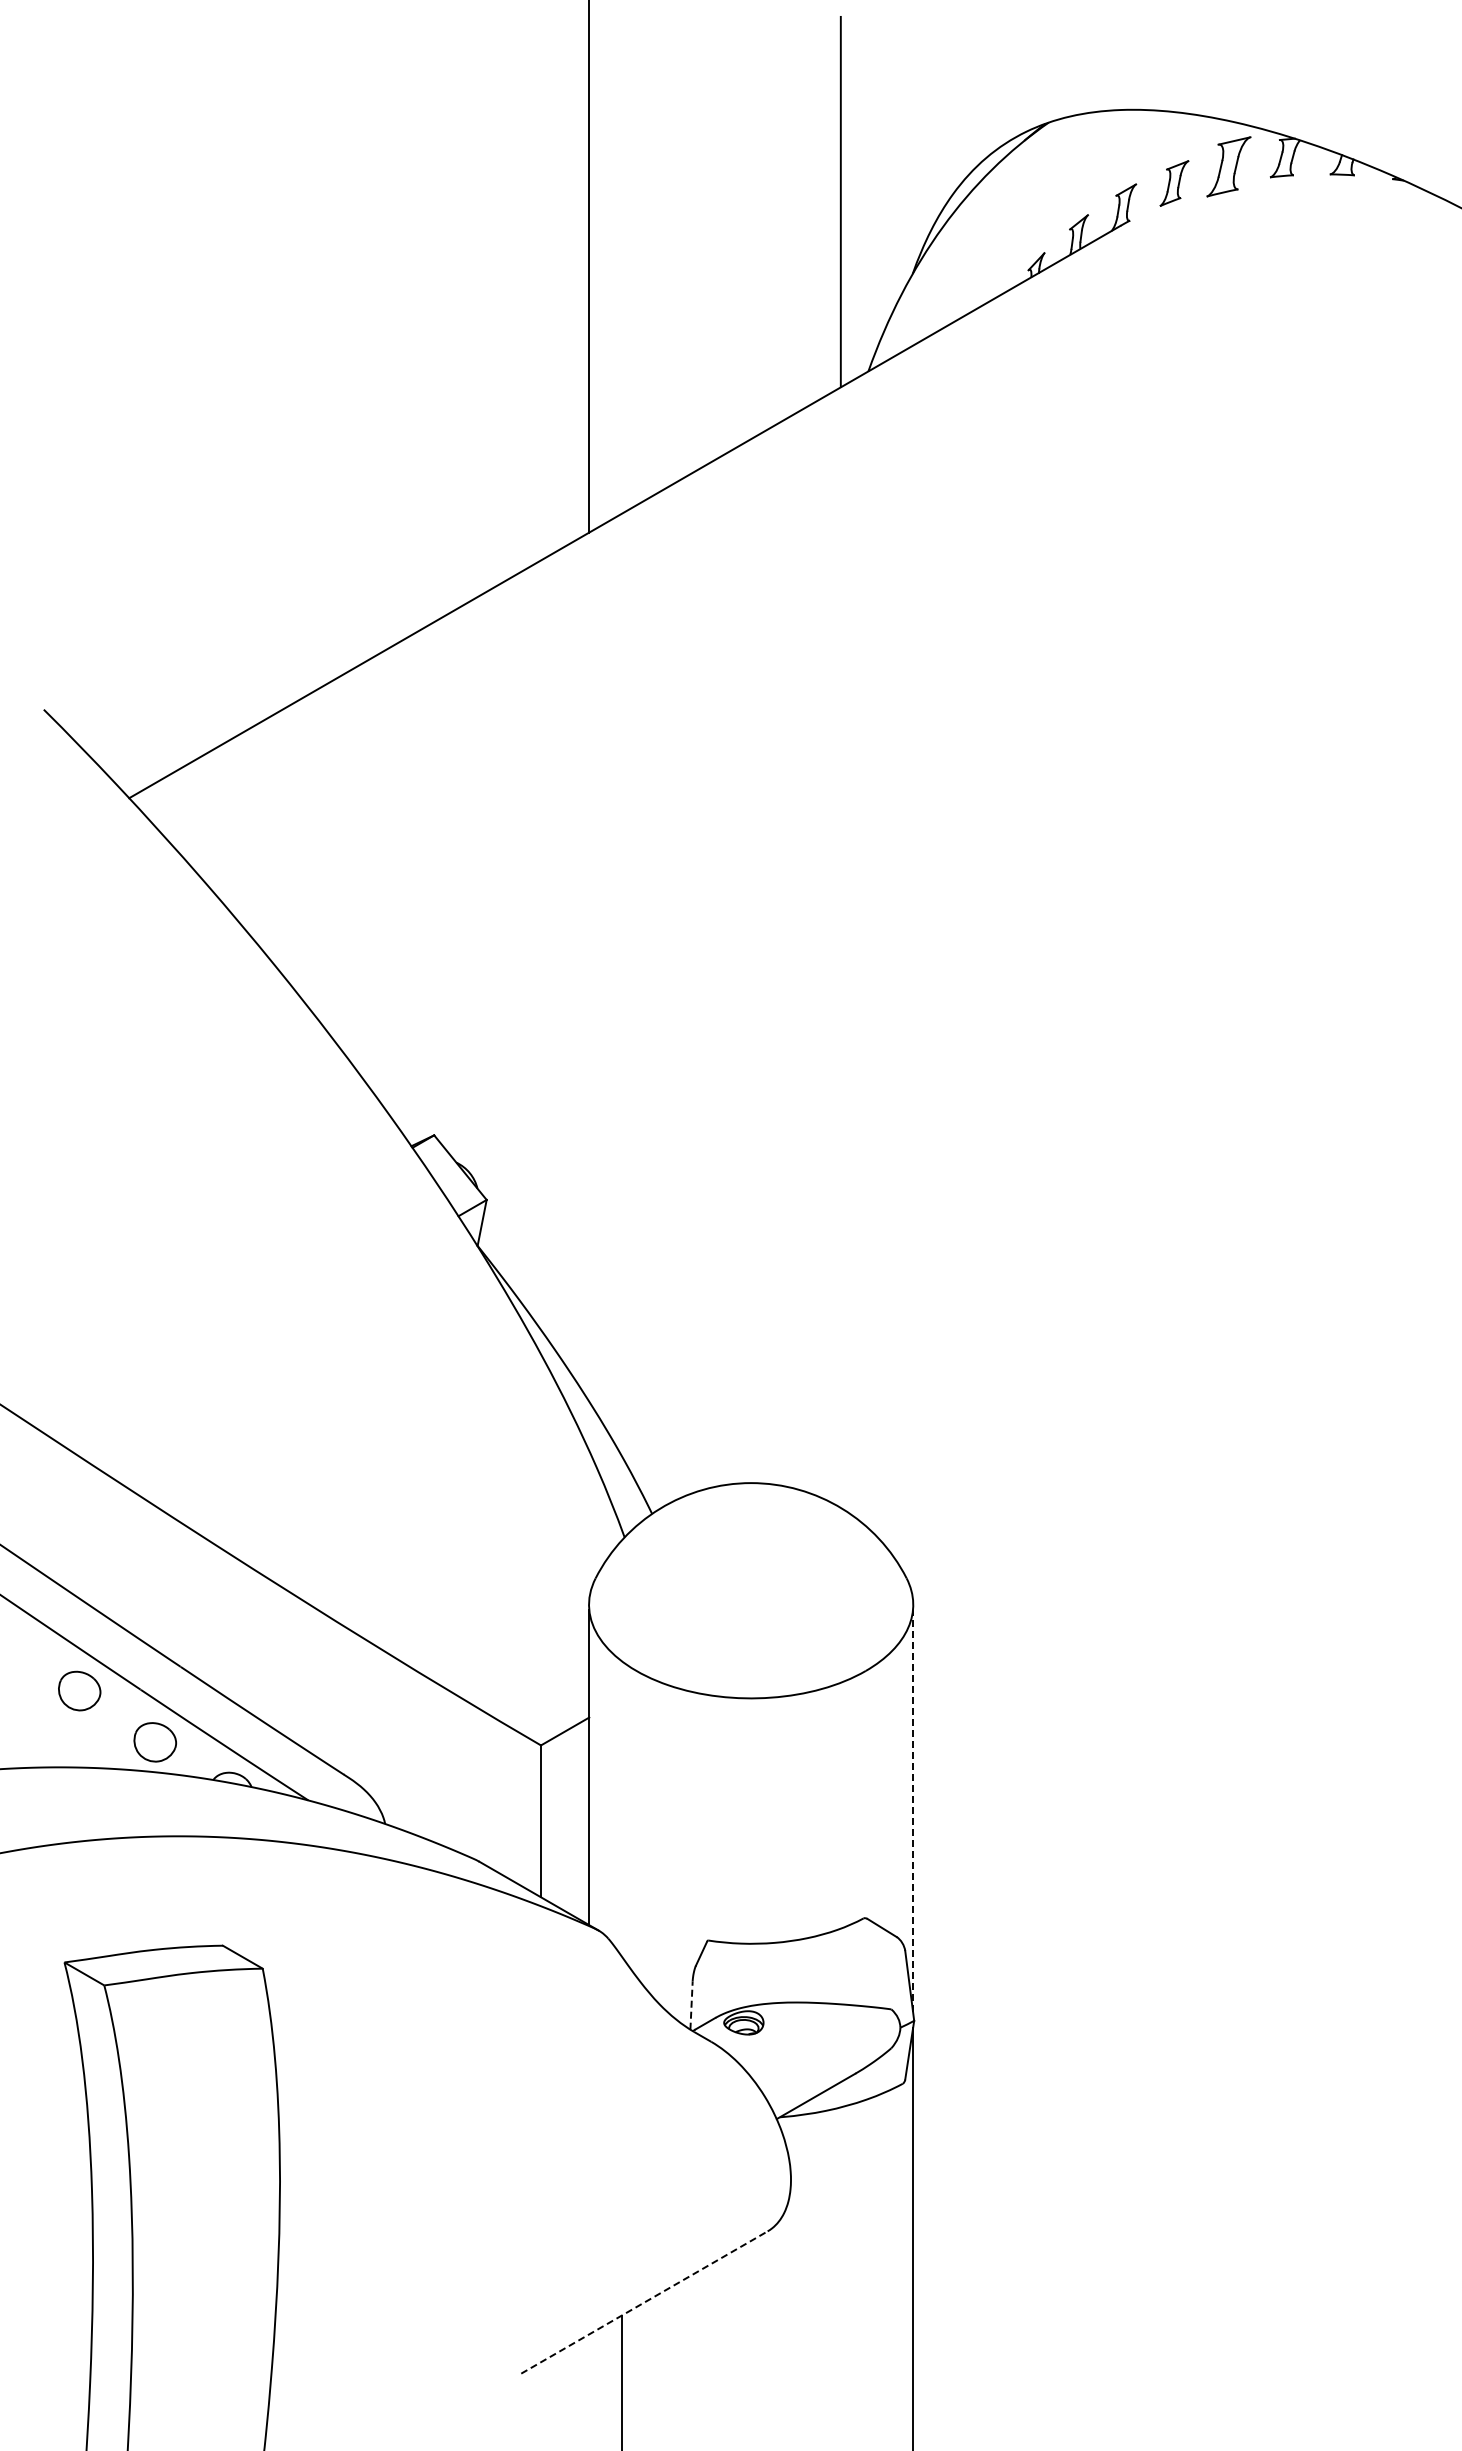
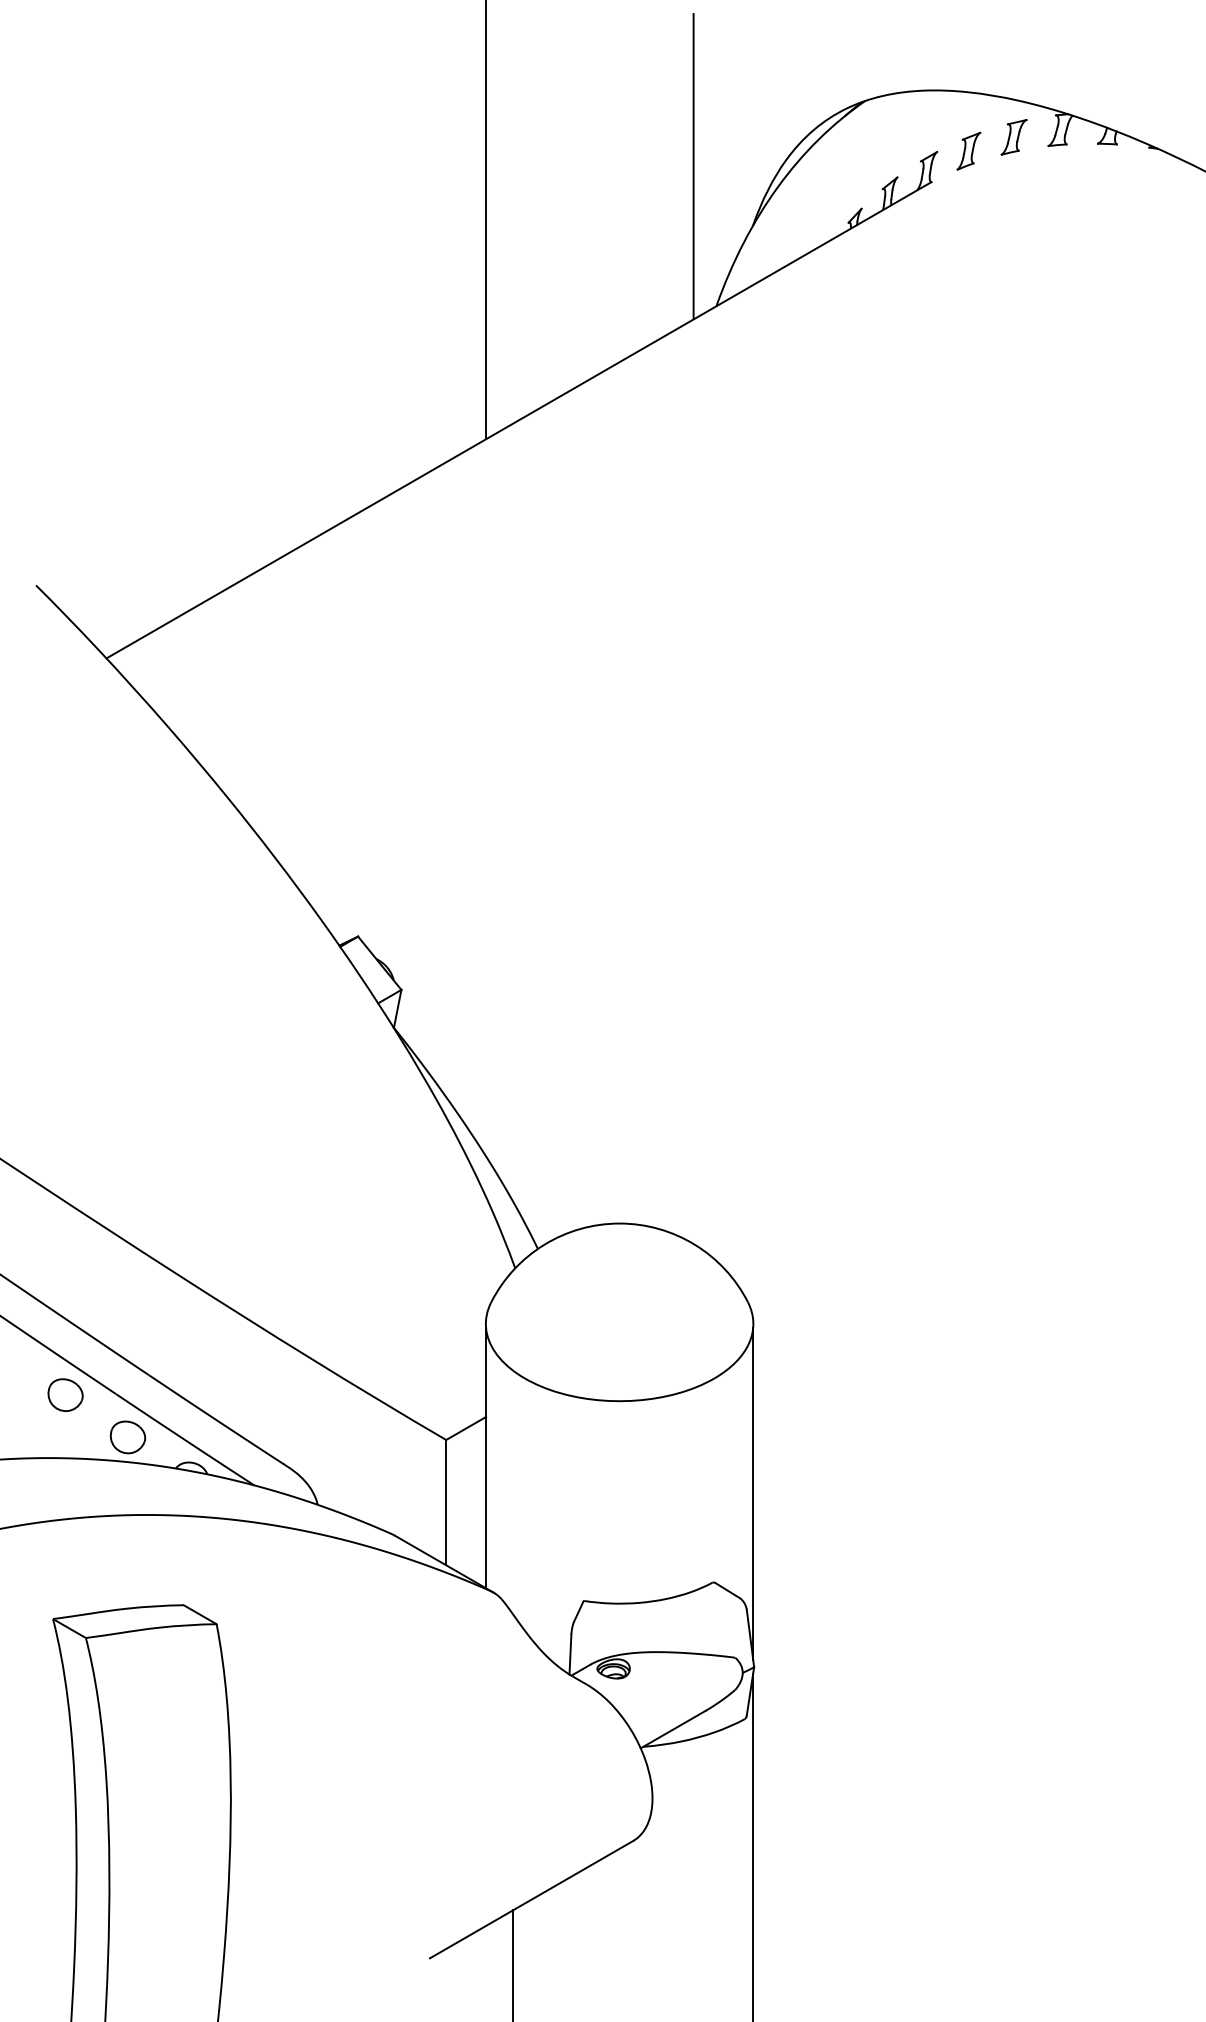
part: (1229, 166) -> (1014, 137), size x0.71
line: (913, 1810) -> (753, 1493), dashed -> solid
line: (691, 2005) -> (570, 1654), dashed -> solid
line: (644, 2302) -> (531, 1899), dashed -> solid

